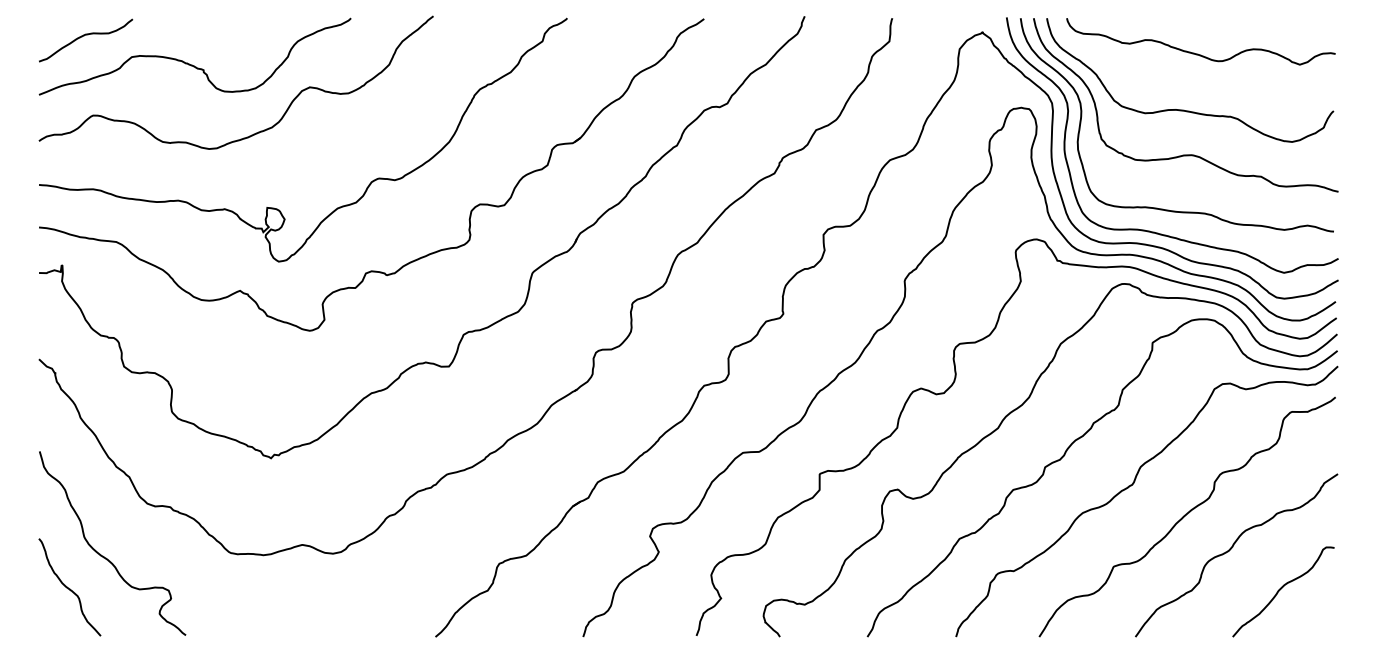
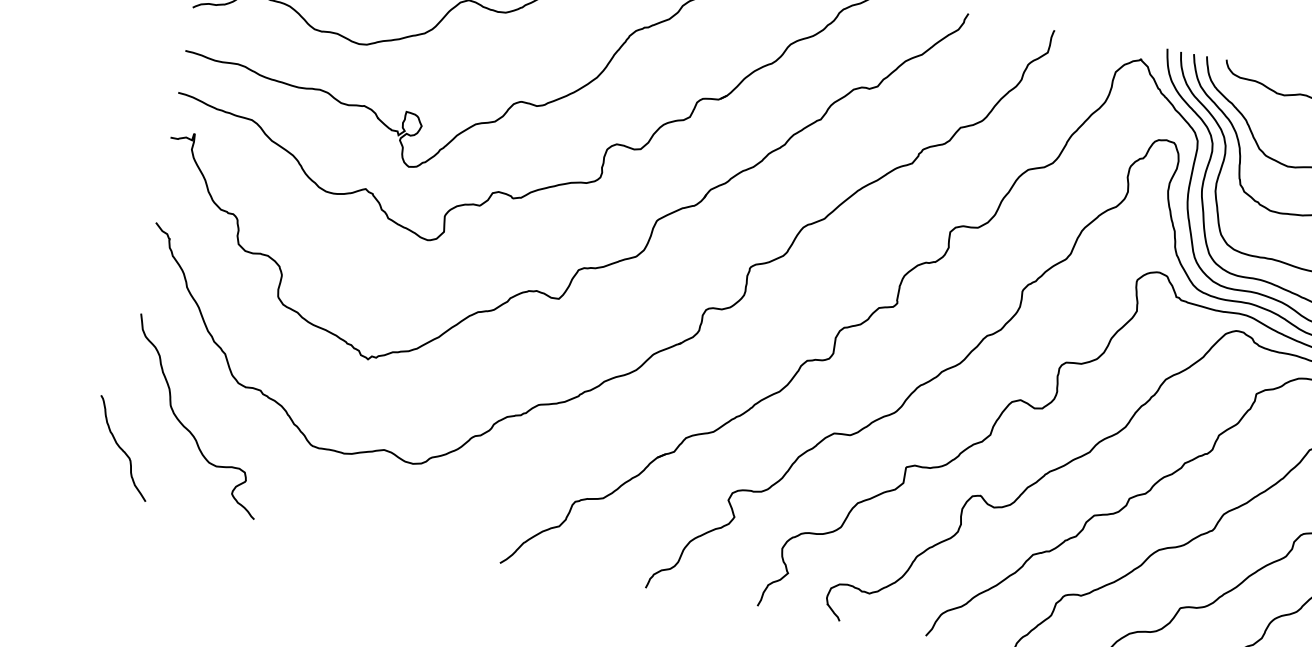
curve: (68, 587) -> (121, 448), moved

